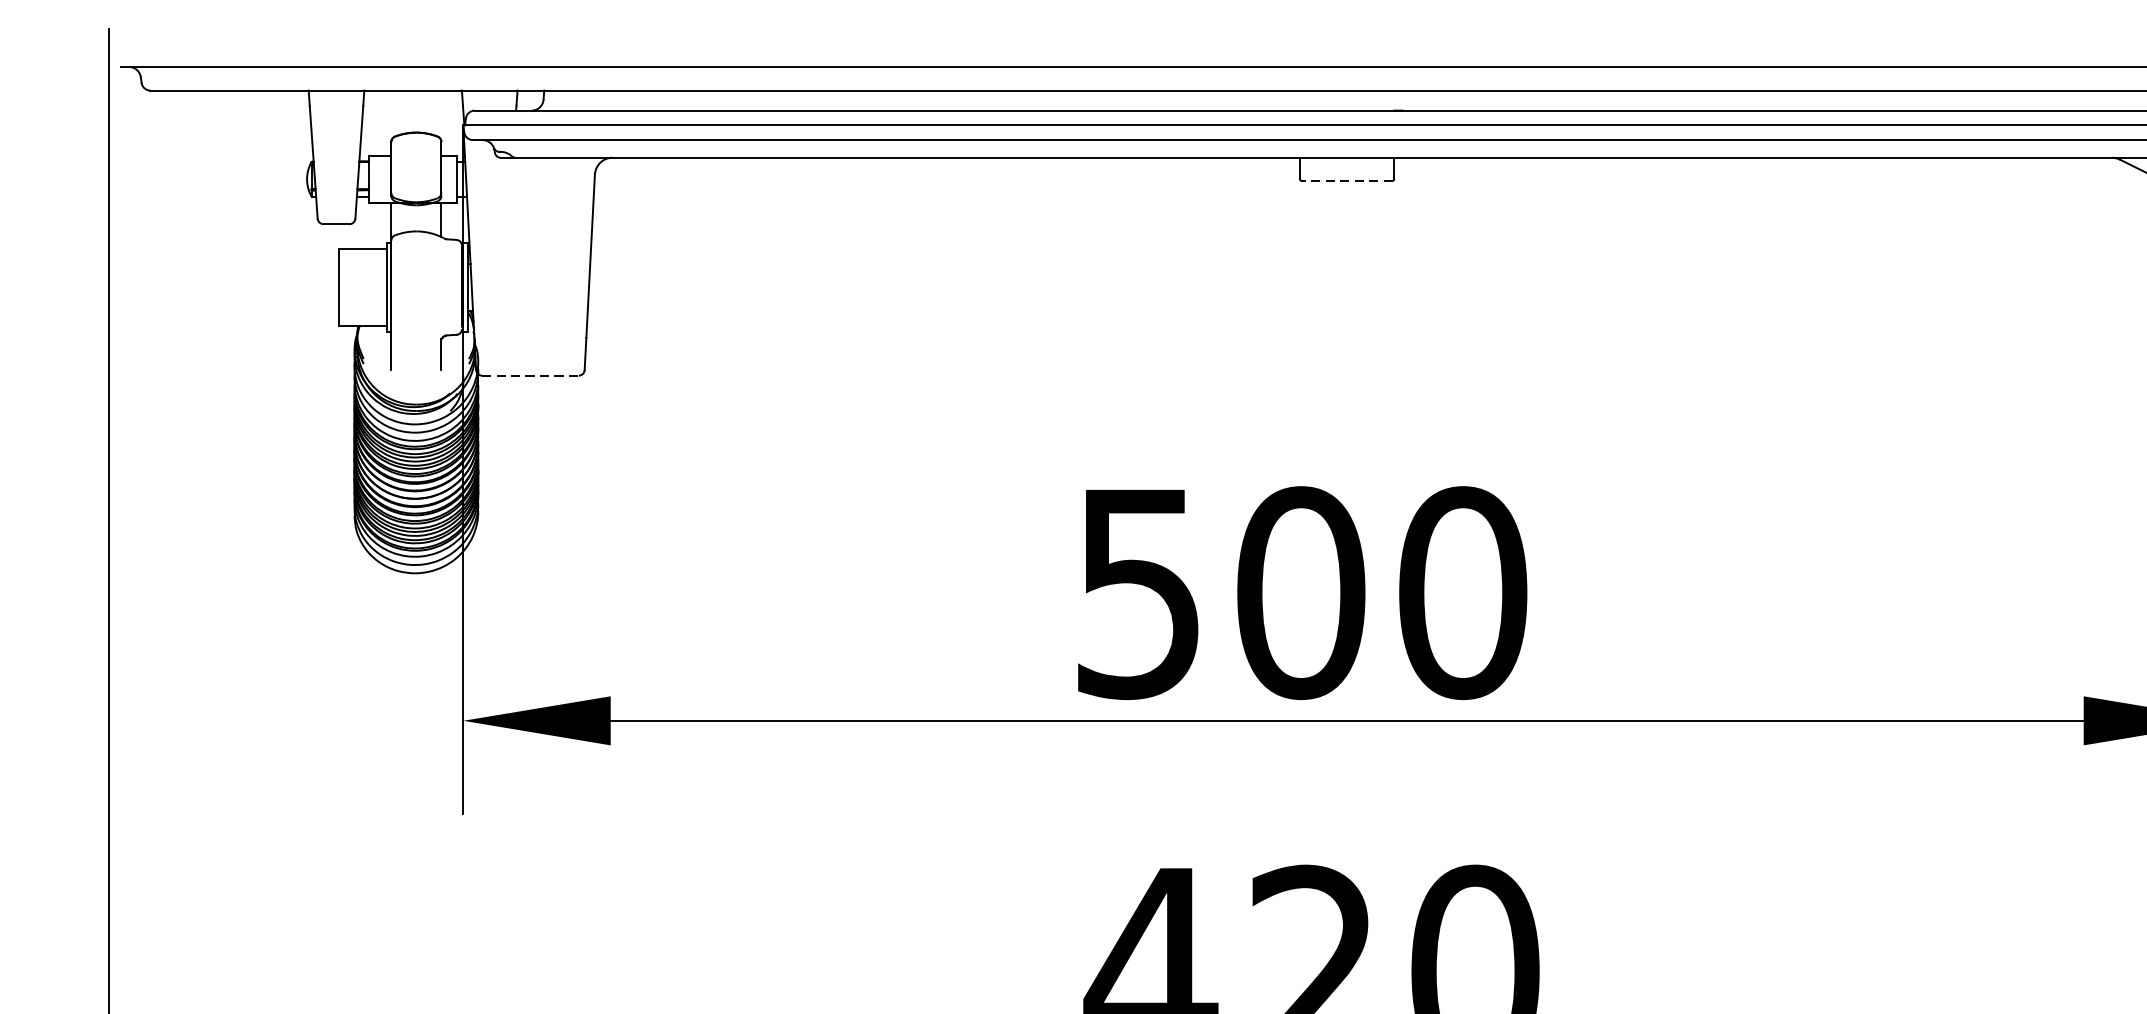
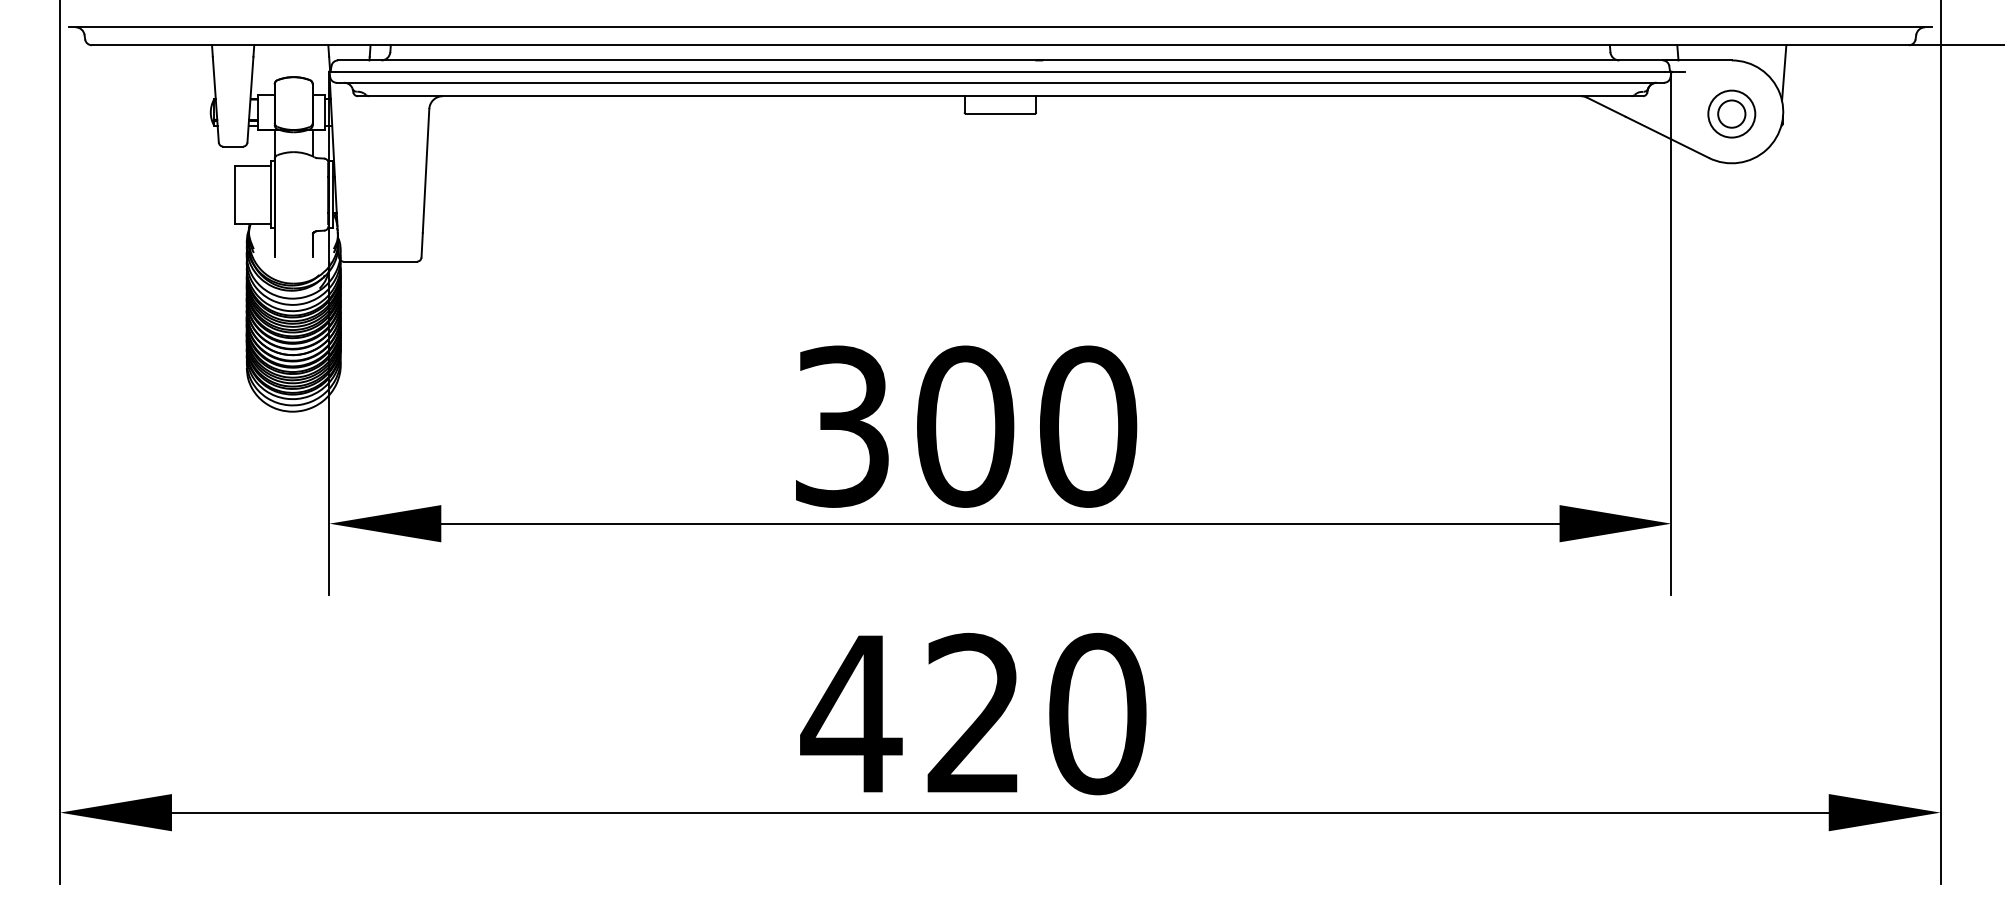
line: (1347, 180) -> (1000, 113), dashed -> solid
line: (530, 375) -> (380, 261), dashed -> solid
text: (1139, 592) -> (842, 426), 500 -> 300

